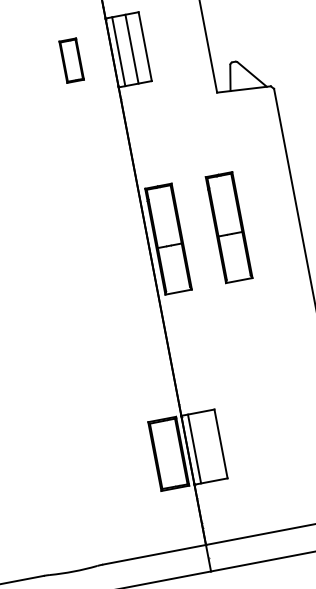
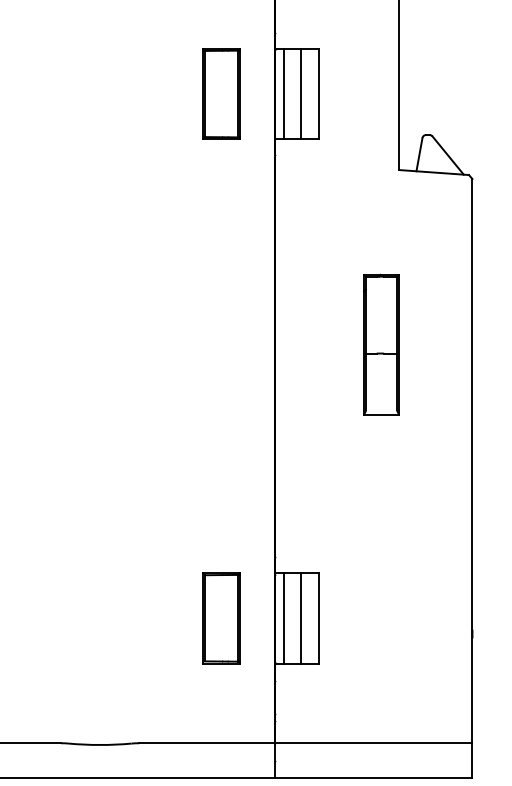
part: (71, 60) -> (221, 93), size x1.67
part: (168, 238) -> (301, 344), removed
line: (207, 445) -> (301, 617), added
part: (168, 454) -> (221, 618), moved

